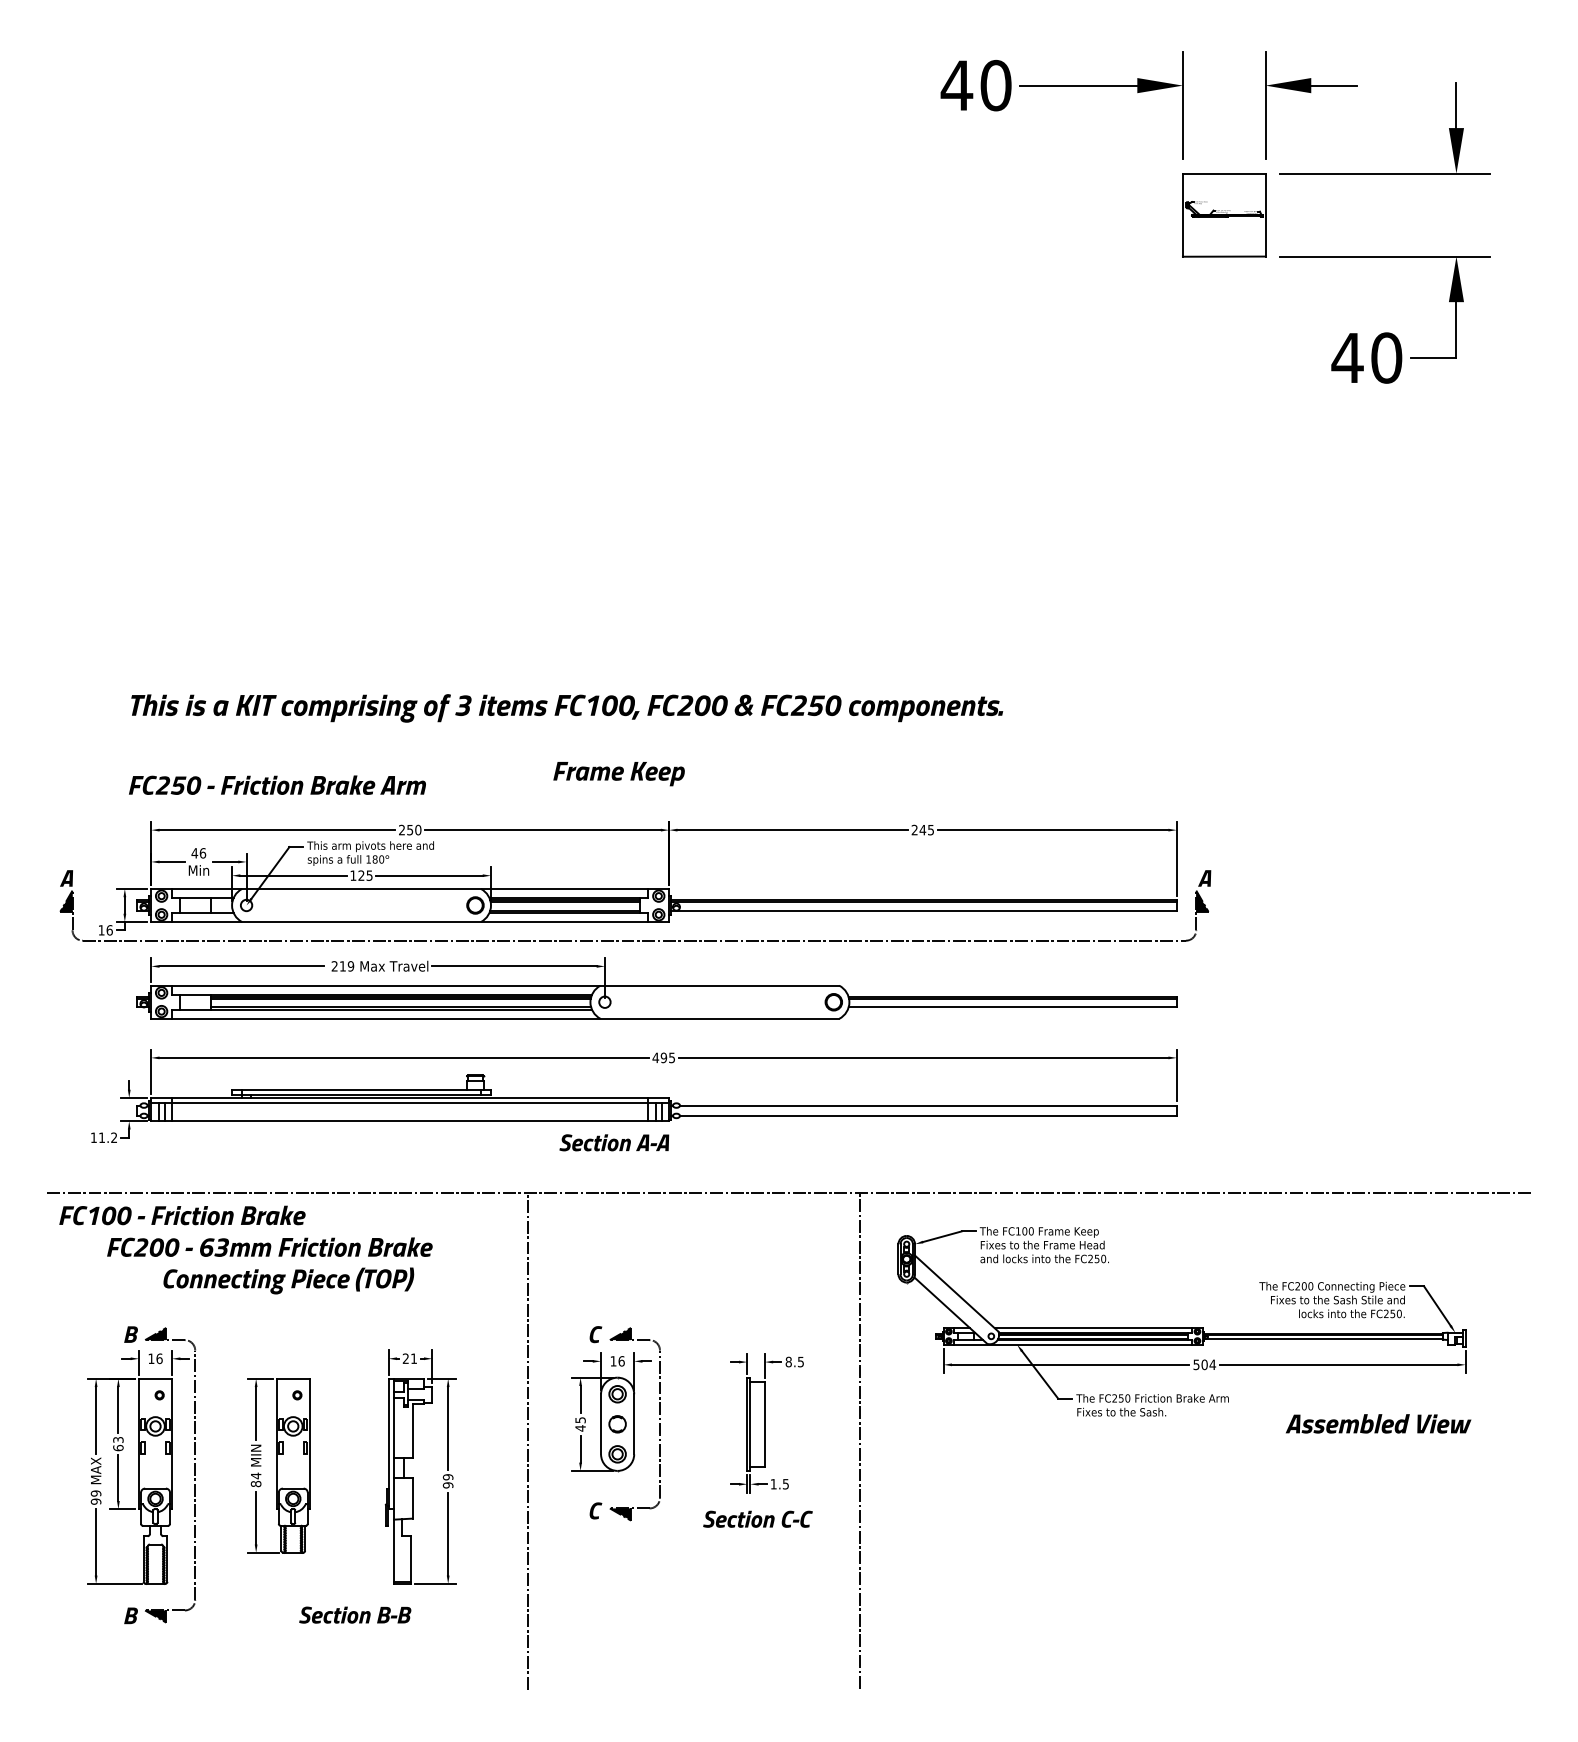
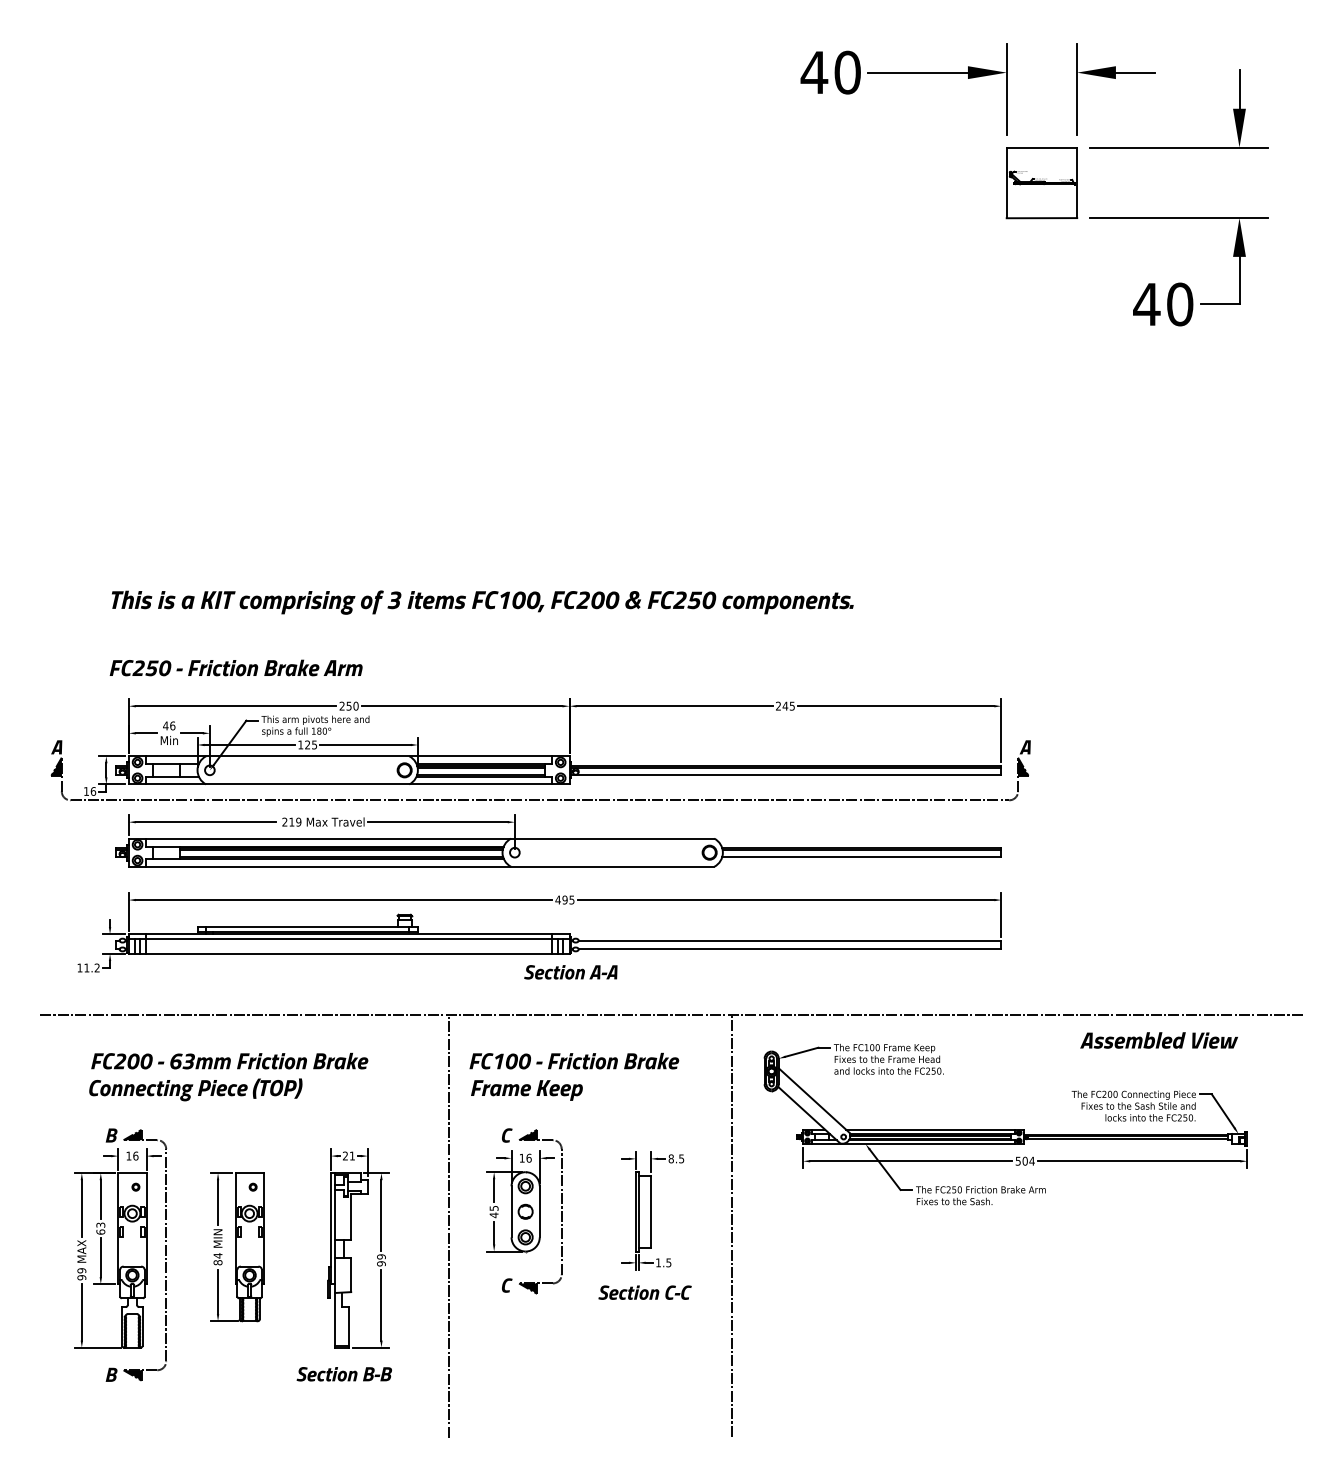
text: (618, 774) -> (526, 1090), moved
text: (613, 1143) -> (570, 972), moved
text: (182, 1214) -> (574, 1060), moved
text: (288, 1280) -> (195, 1089), moved
text: (1377, 1423) -> (1158, 1040), moved
text: (354, 1615) -> (343, 1374), moved

